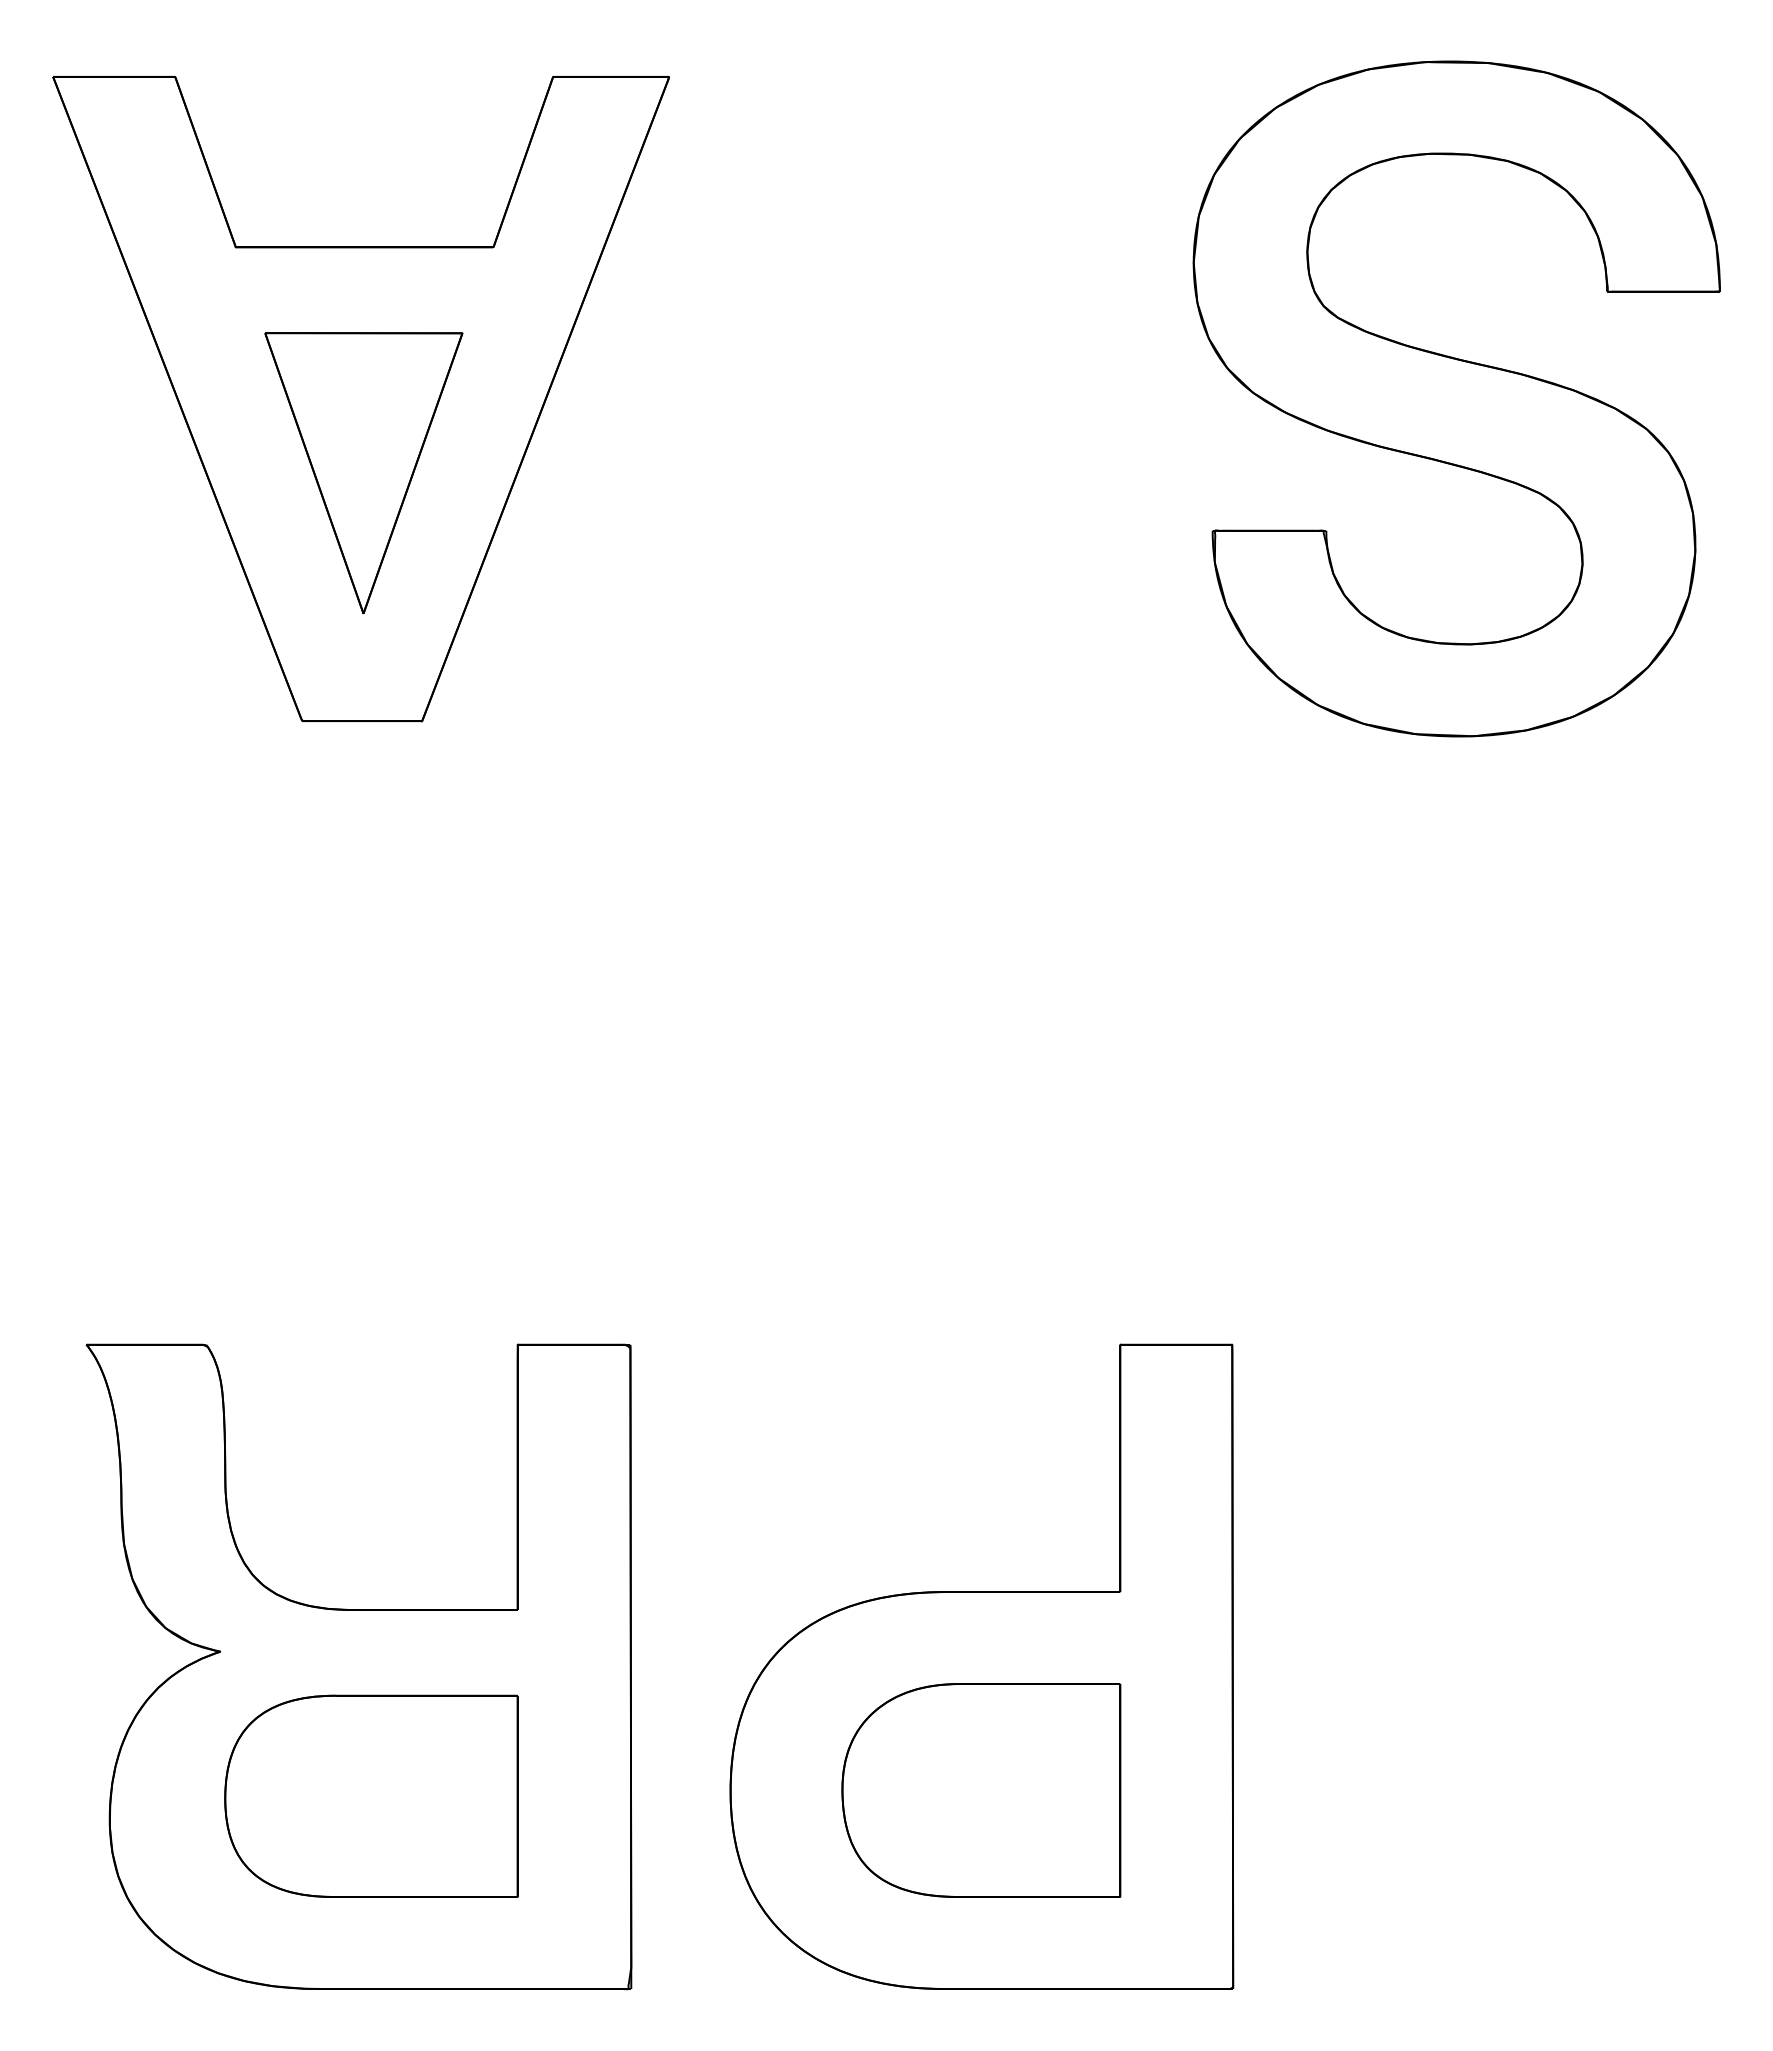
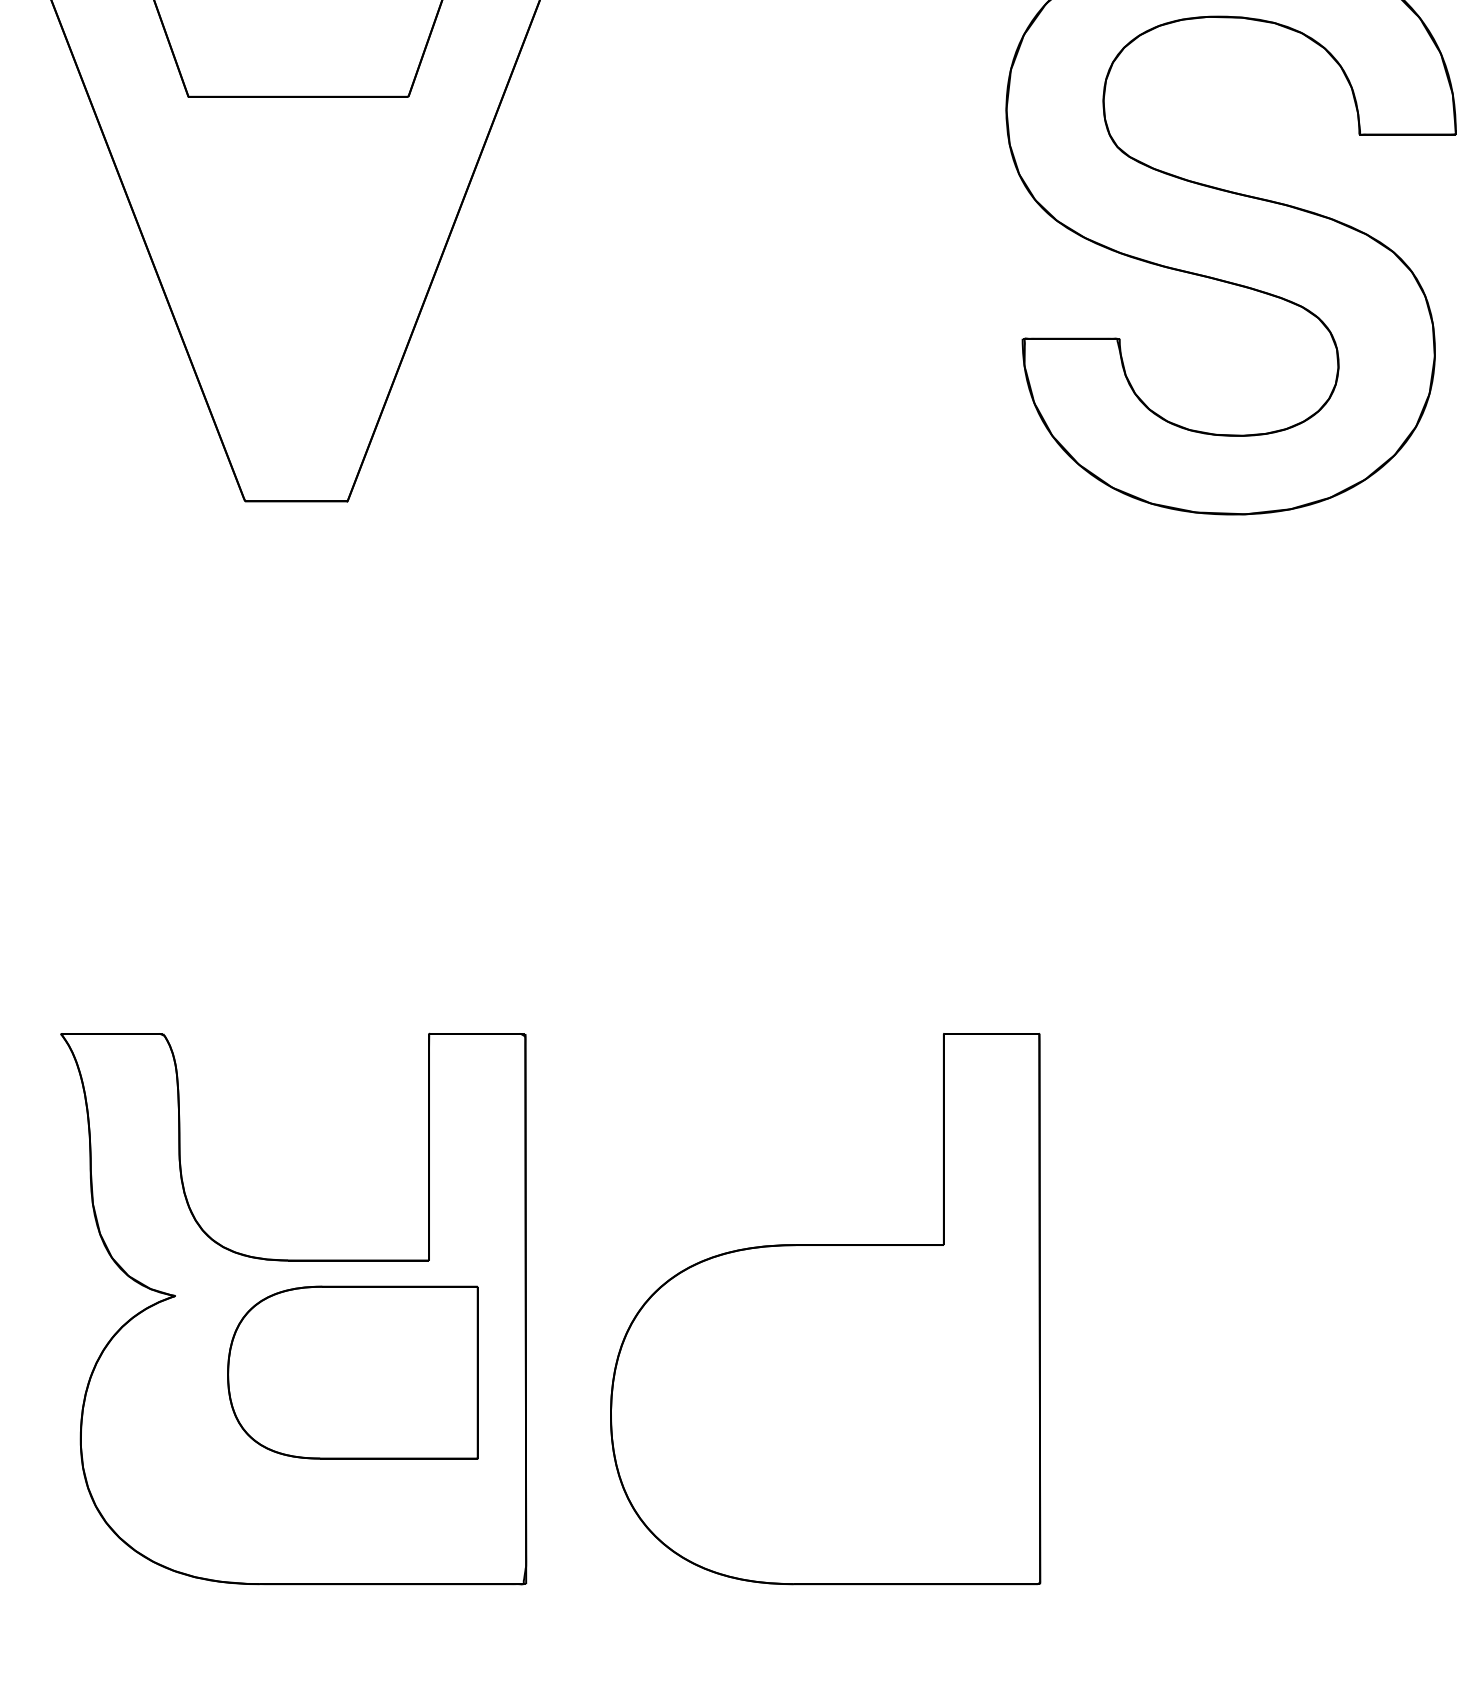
part: (363, 473) -> (297, 289), removed
part: (981, 1790) -> (825, 1414), removed
part: (371, 1795) -> (352, 1371), moved

